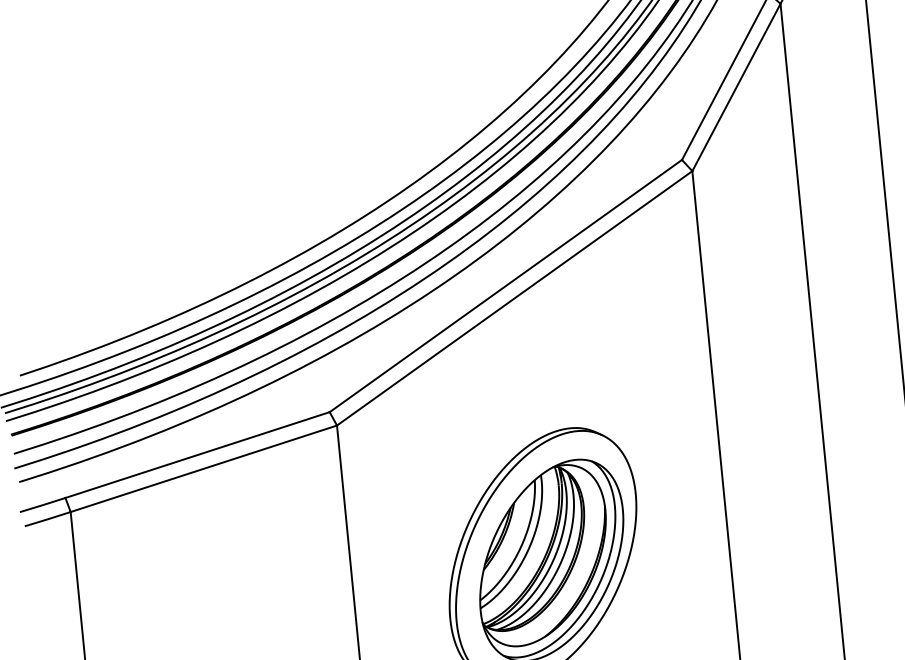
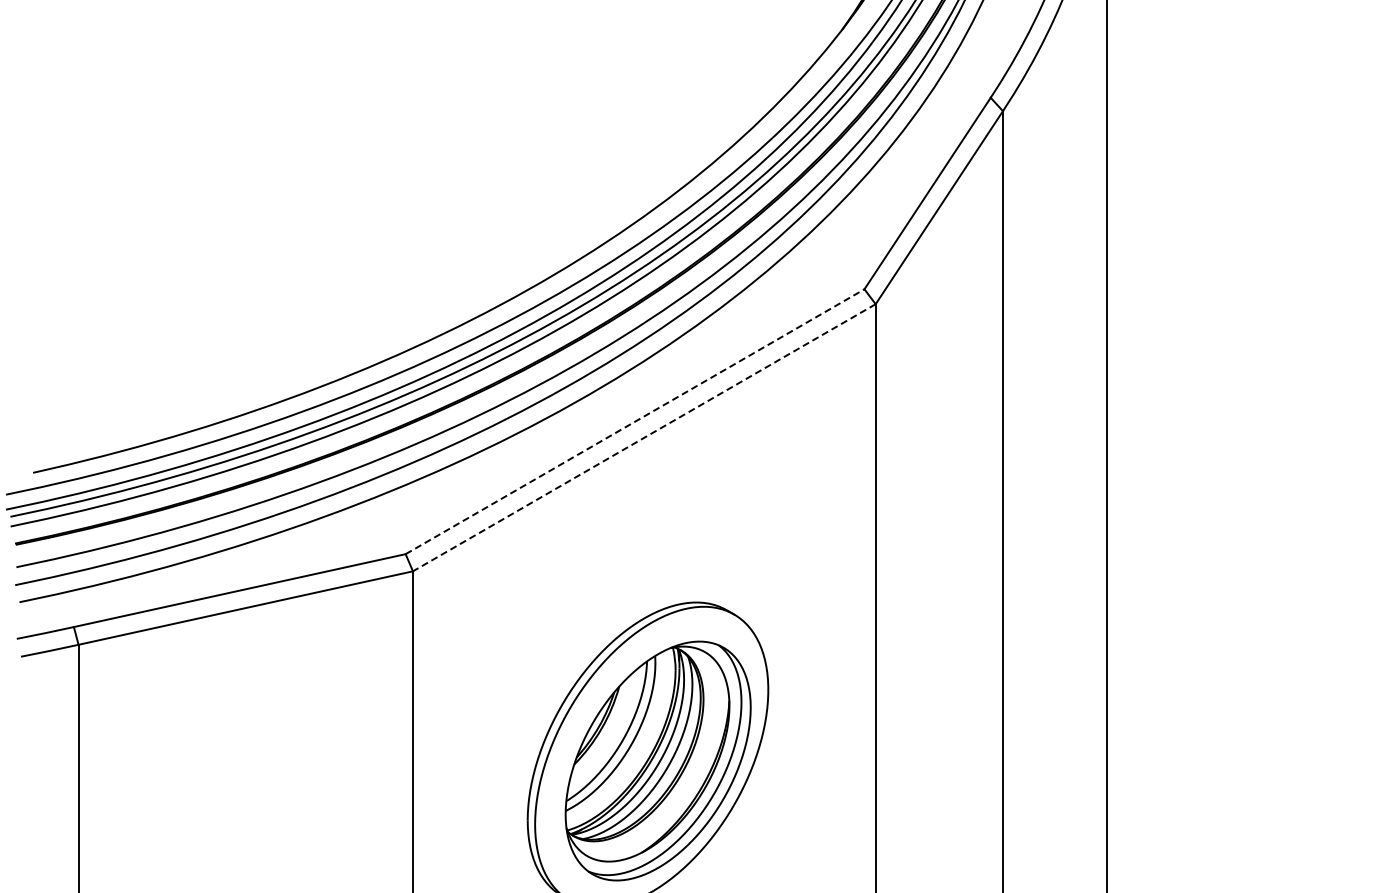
line: (506, 285) -> (635, 421), solid -> dashed
line: (514, 299) -> (643, 438), solid -> dashed

